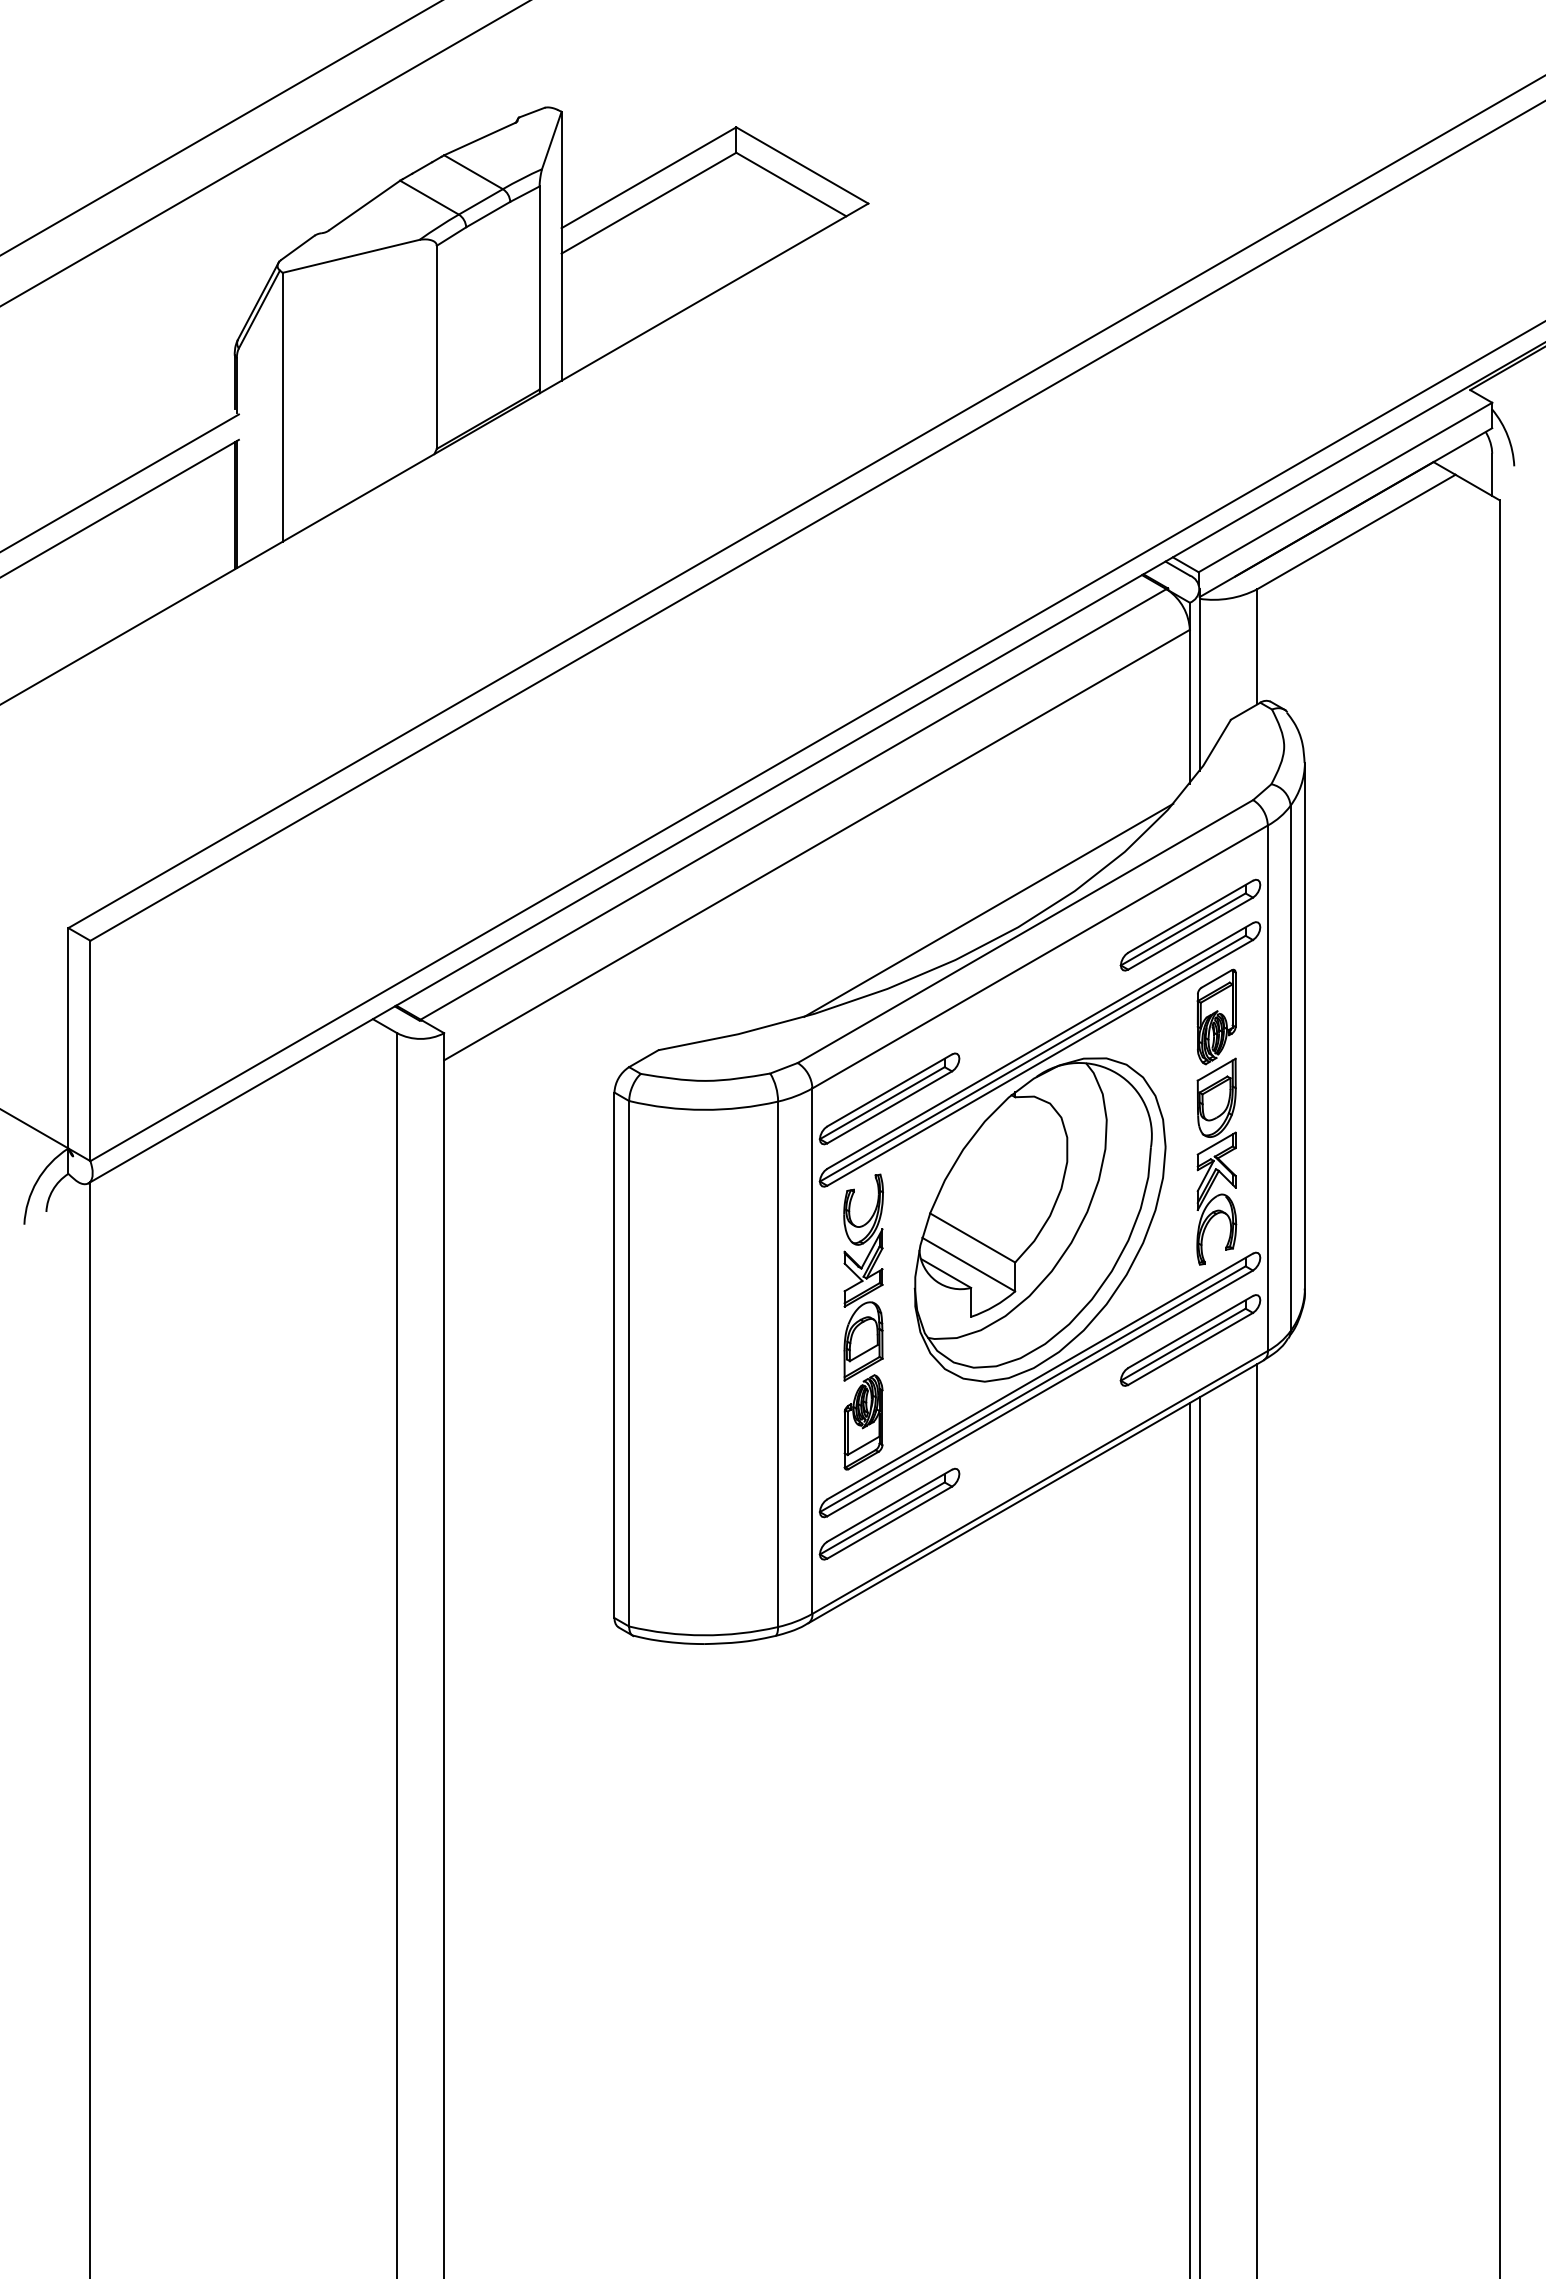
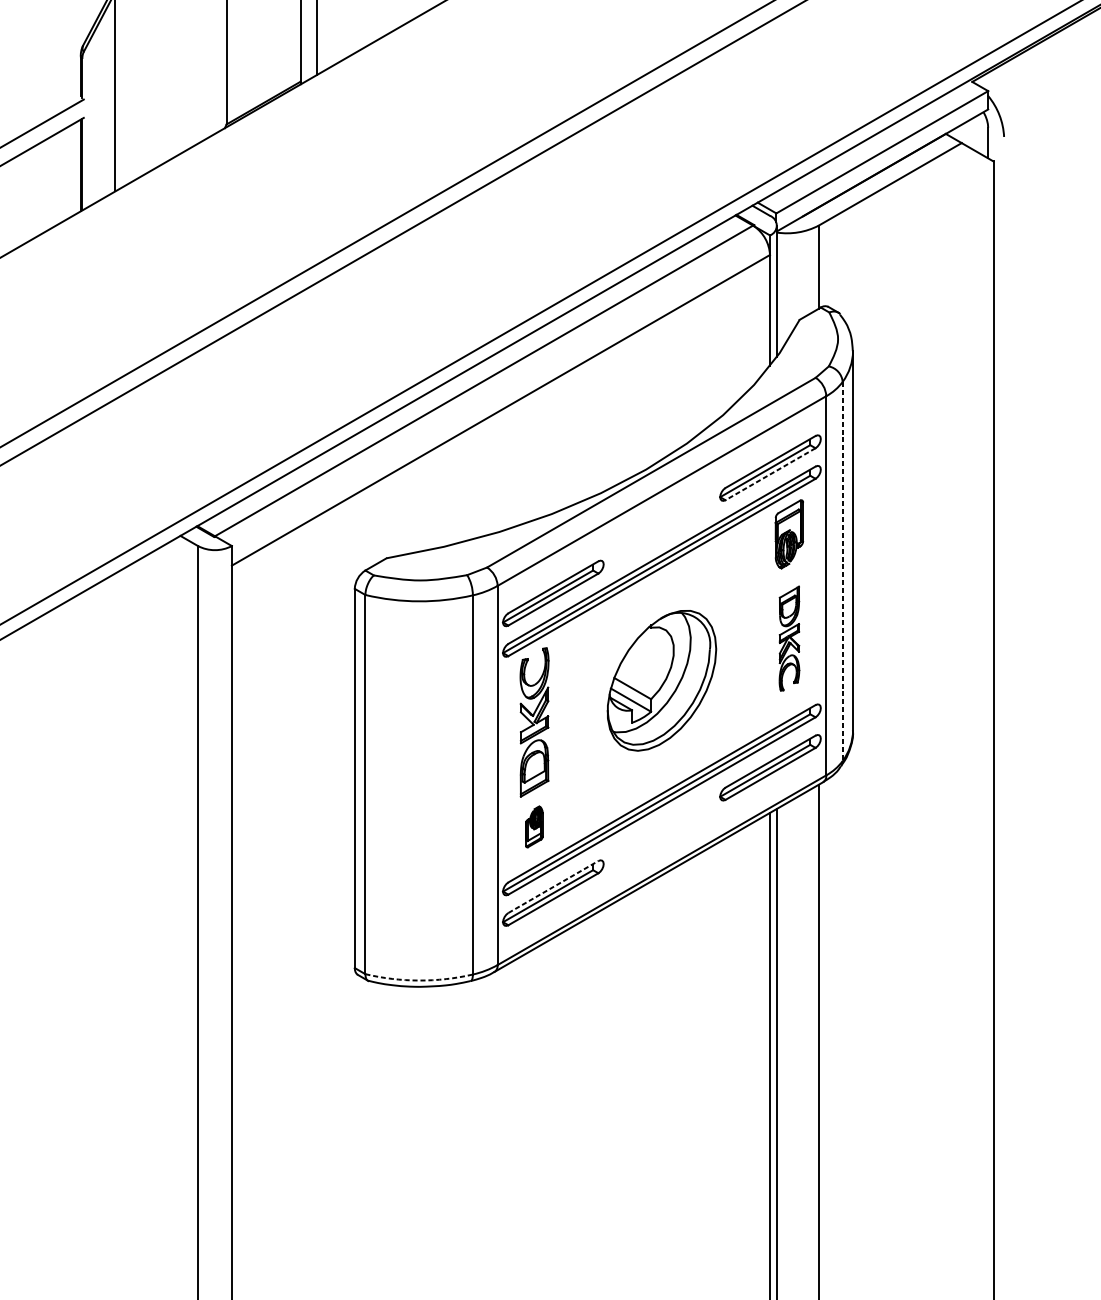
line: (988, 909) -> (624, 456), removed
line: (1190, 933) -> (770, 474), solid -> dashed
line: (1290, 1068) -> (842, 571), solid -> dashed
part: (1216, 1161) -> (789, 638), size x0.7
part: (1039, 1219) -> (661, 680), size x0.6
part: (863, 1422) -> (534, 826), size x0.6
line: (890, 1505) -> (553, 886), solid -> dashed
arc: (703, 1635) -> (419, 980), solid -> dashed

